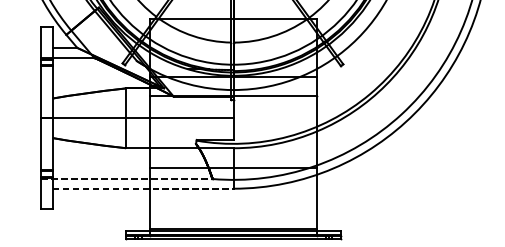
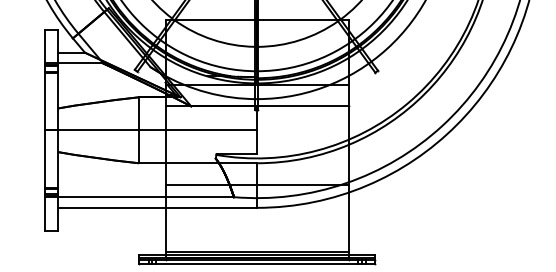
line: (127, 179) -> (140, 197), dashed -> solid
line: (143, 188) -> (157, 207), dashed -> solid

